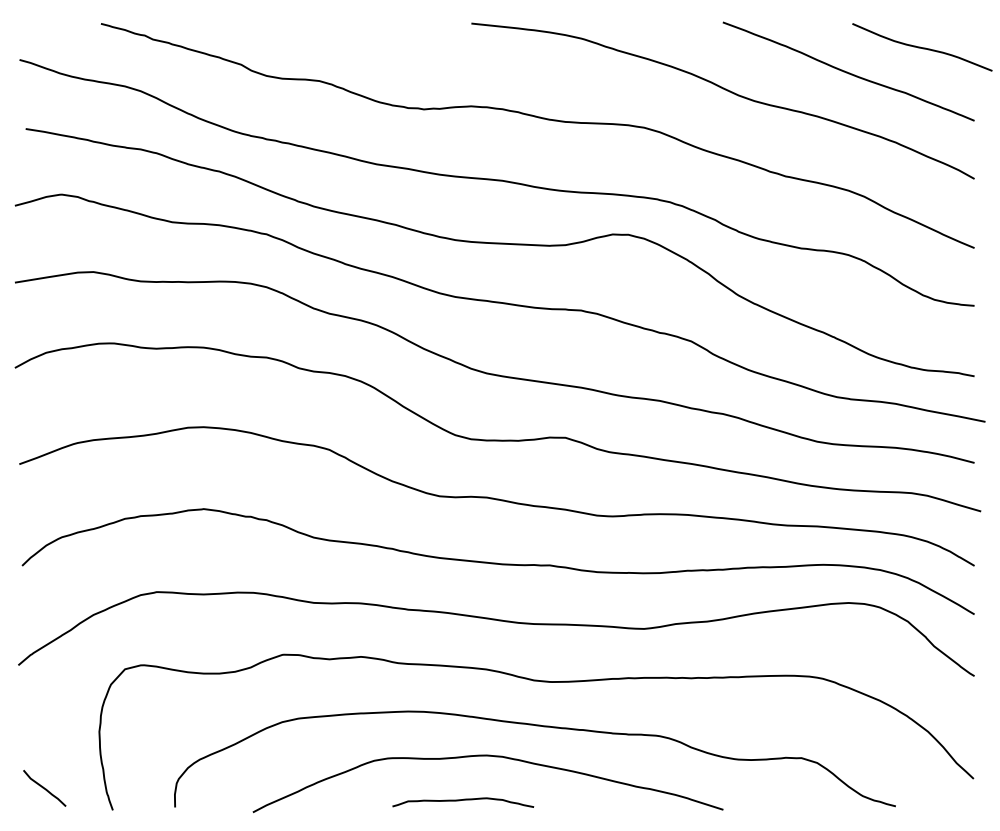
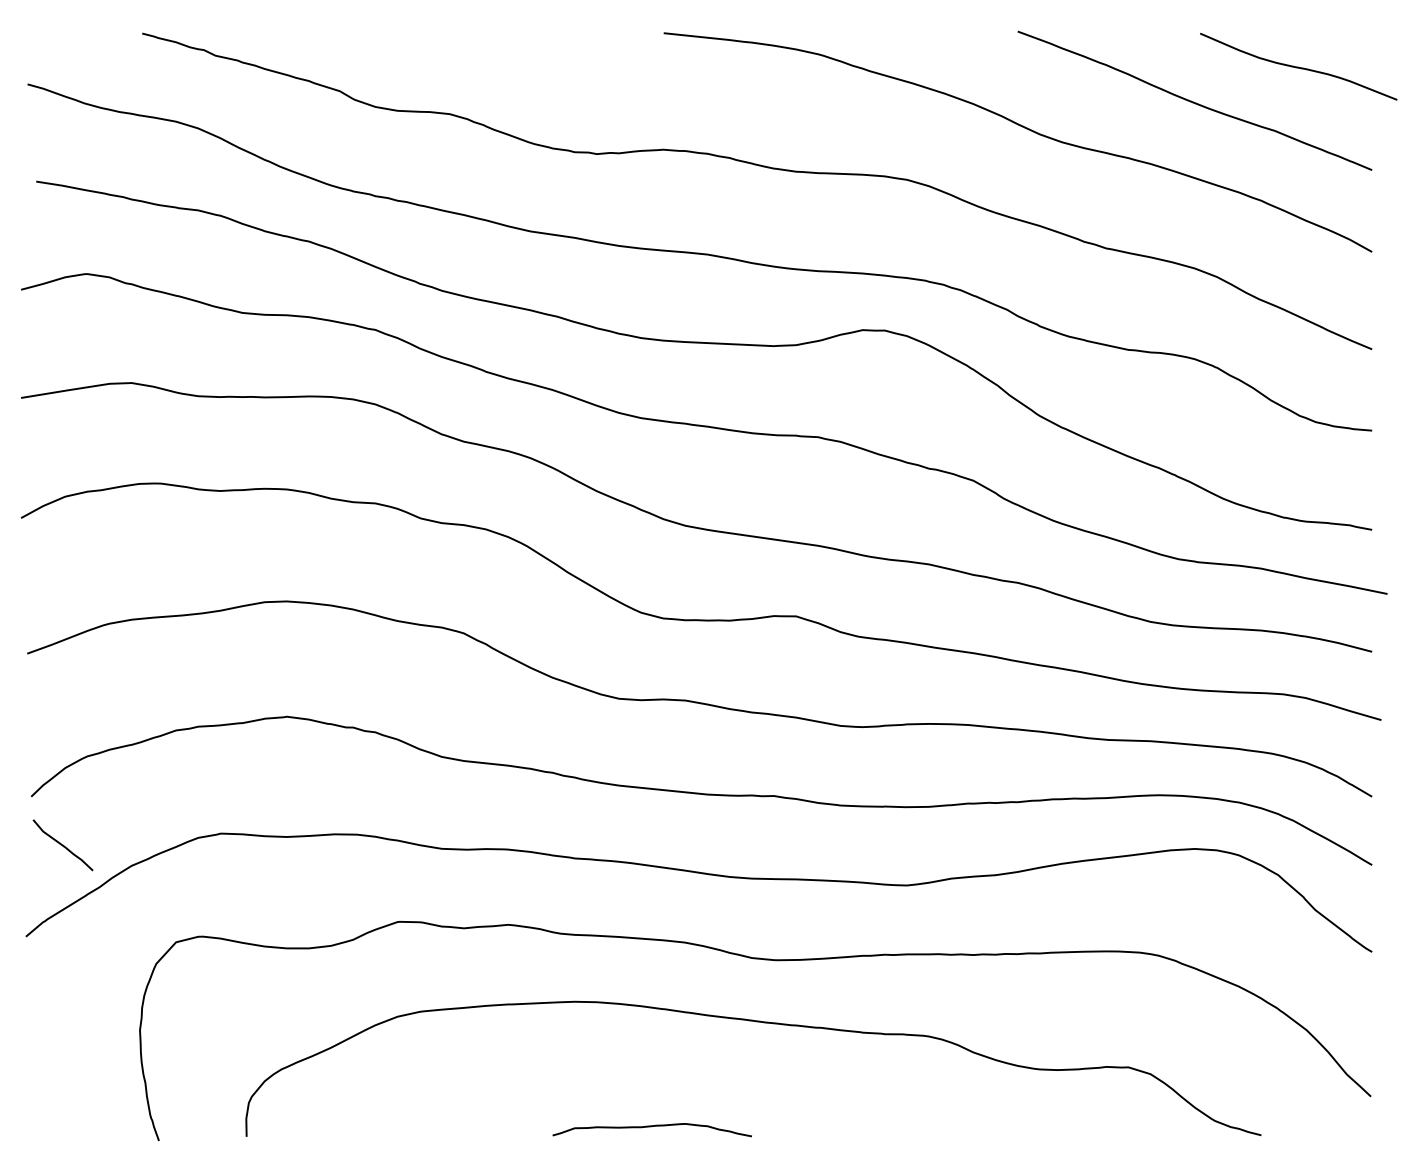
curve: (487, 756) -> (686, 1065), removed
curve: (44, 788) -> (62, 845), moved

